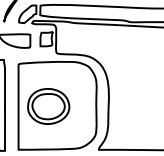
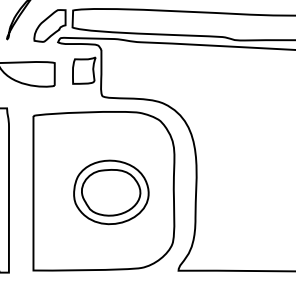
part: (48, 106) -> (110, 192), moved

